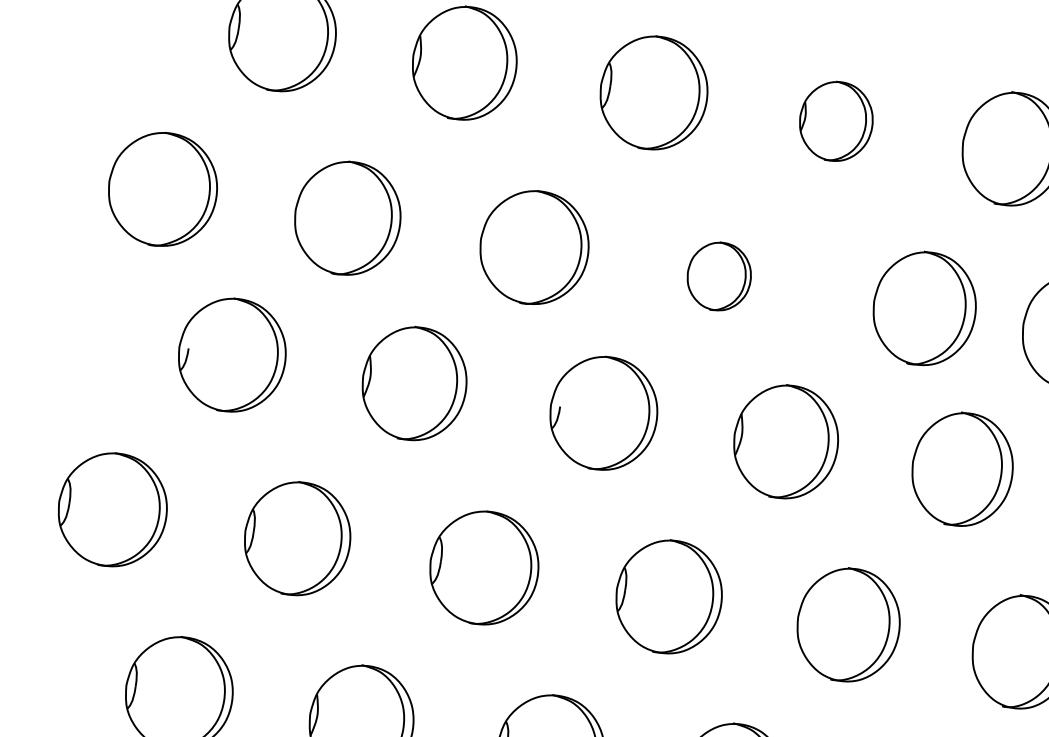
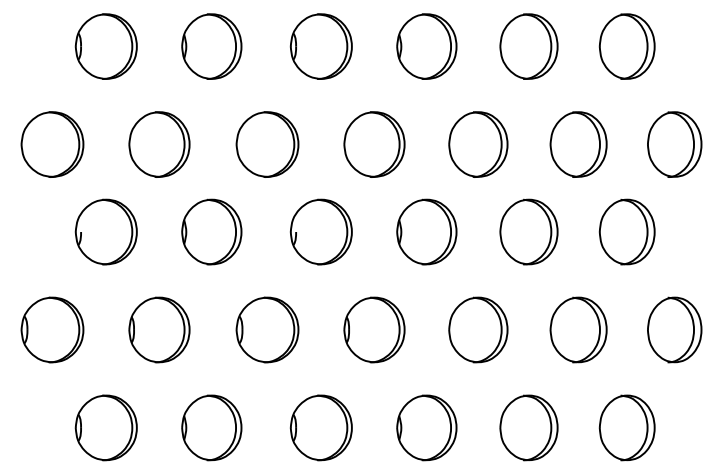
part: (835, 121) -> (426, 46), size x1.43
part: (719, 276) -> (374, 144), size x1.67
part: (924, 308) -> (478, 144), moved

